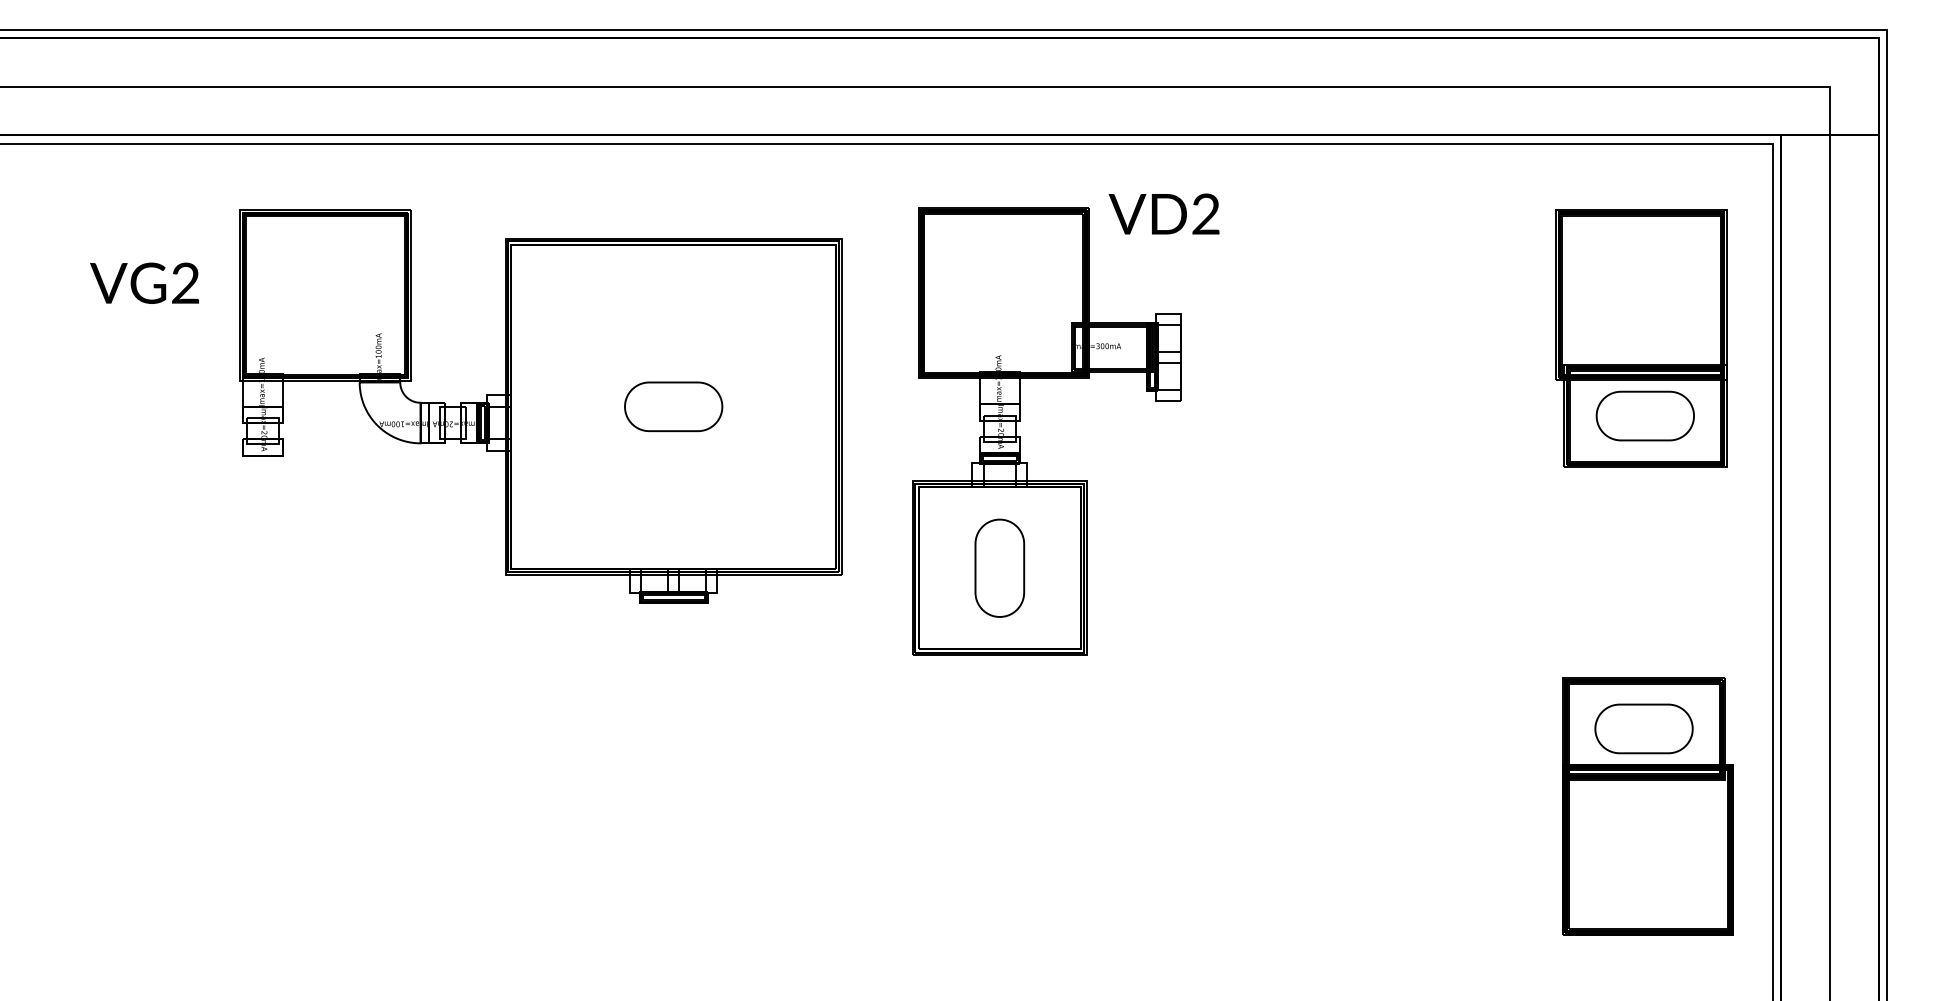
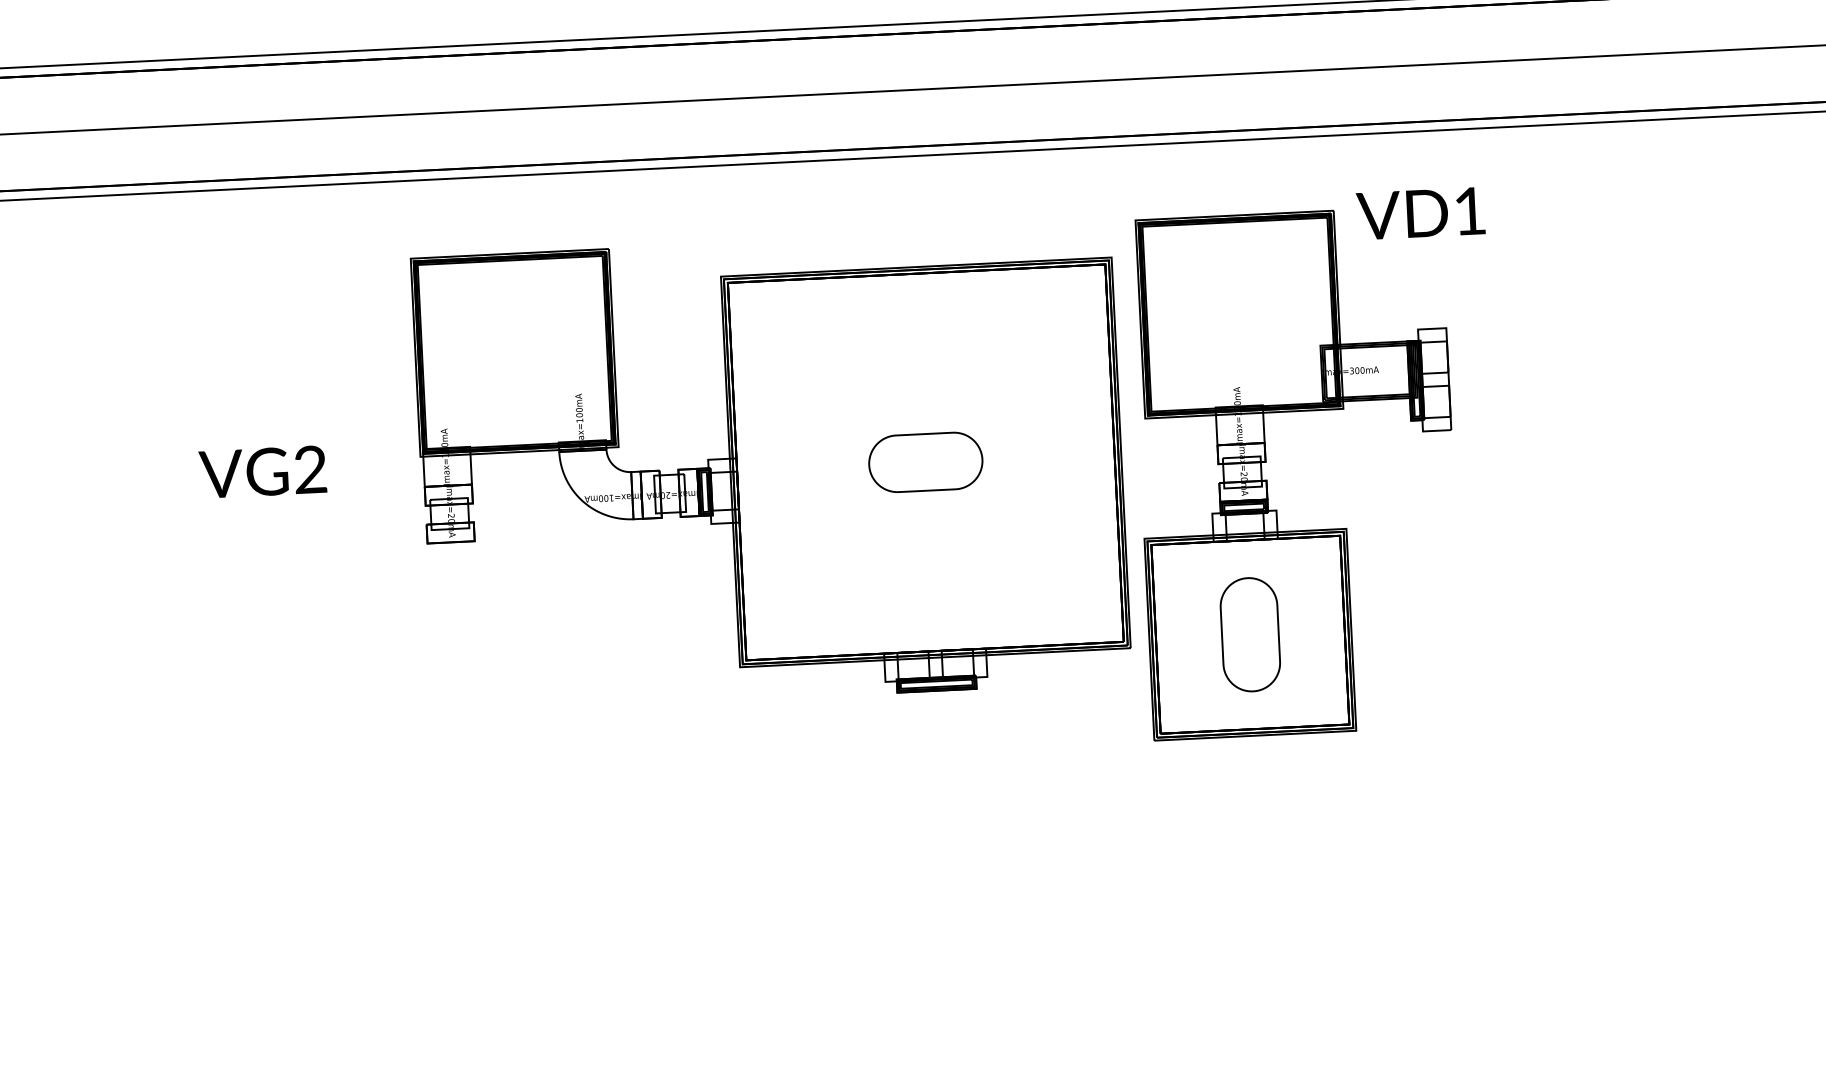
text: (1205, 213) -> (1469, 210), VD2 -> VD1
text: (144, 282) -> (262, 471), moved
part: (540, 406) -> (770, 469), moved

